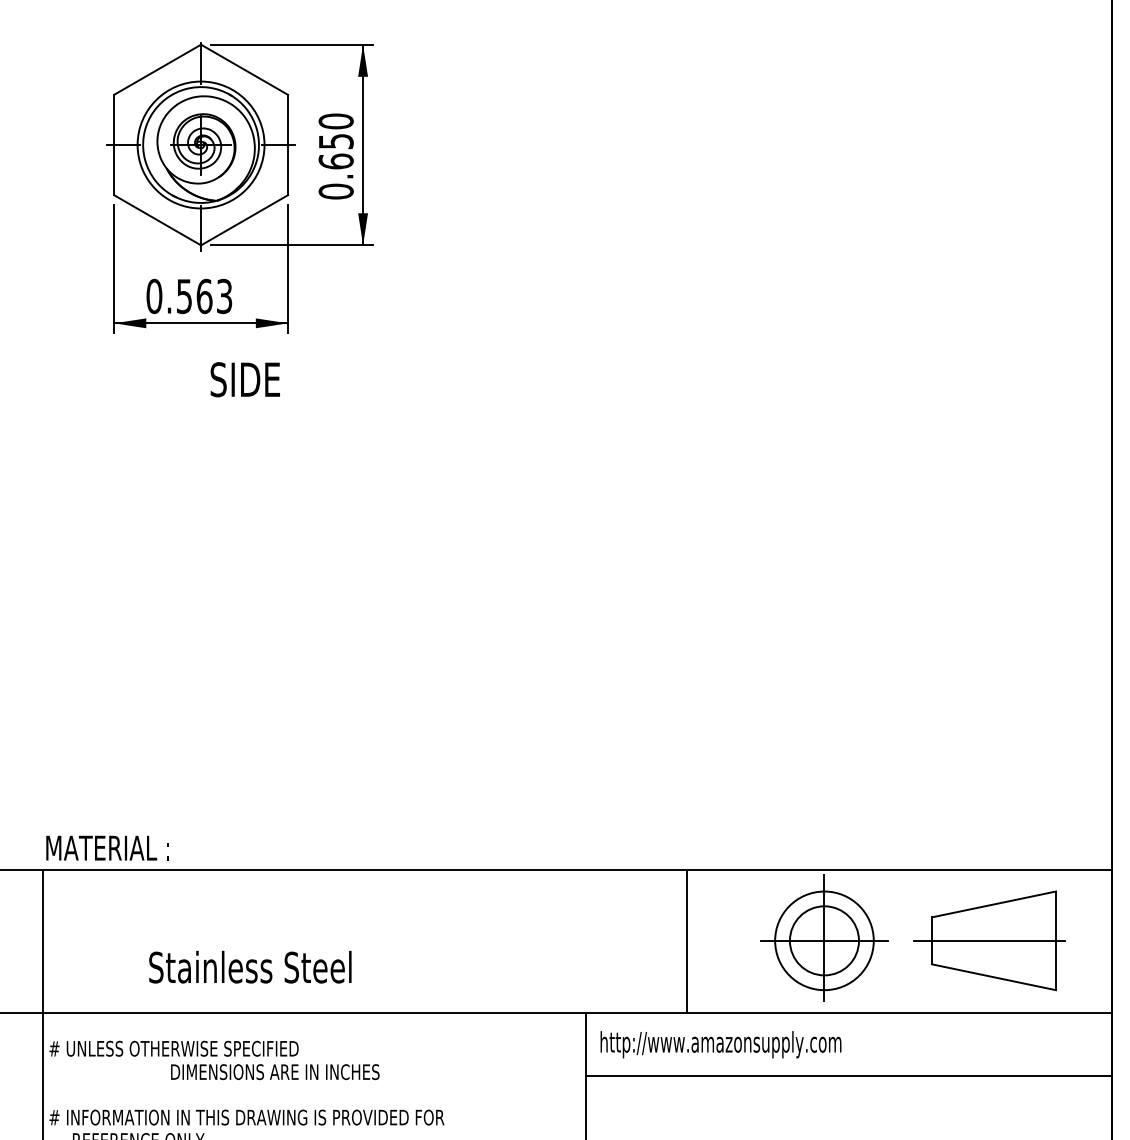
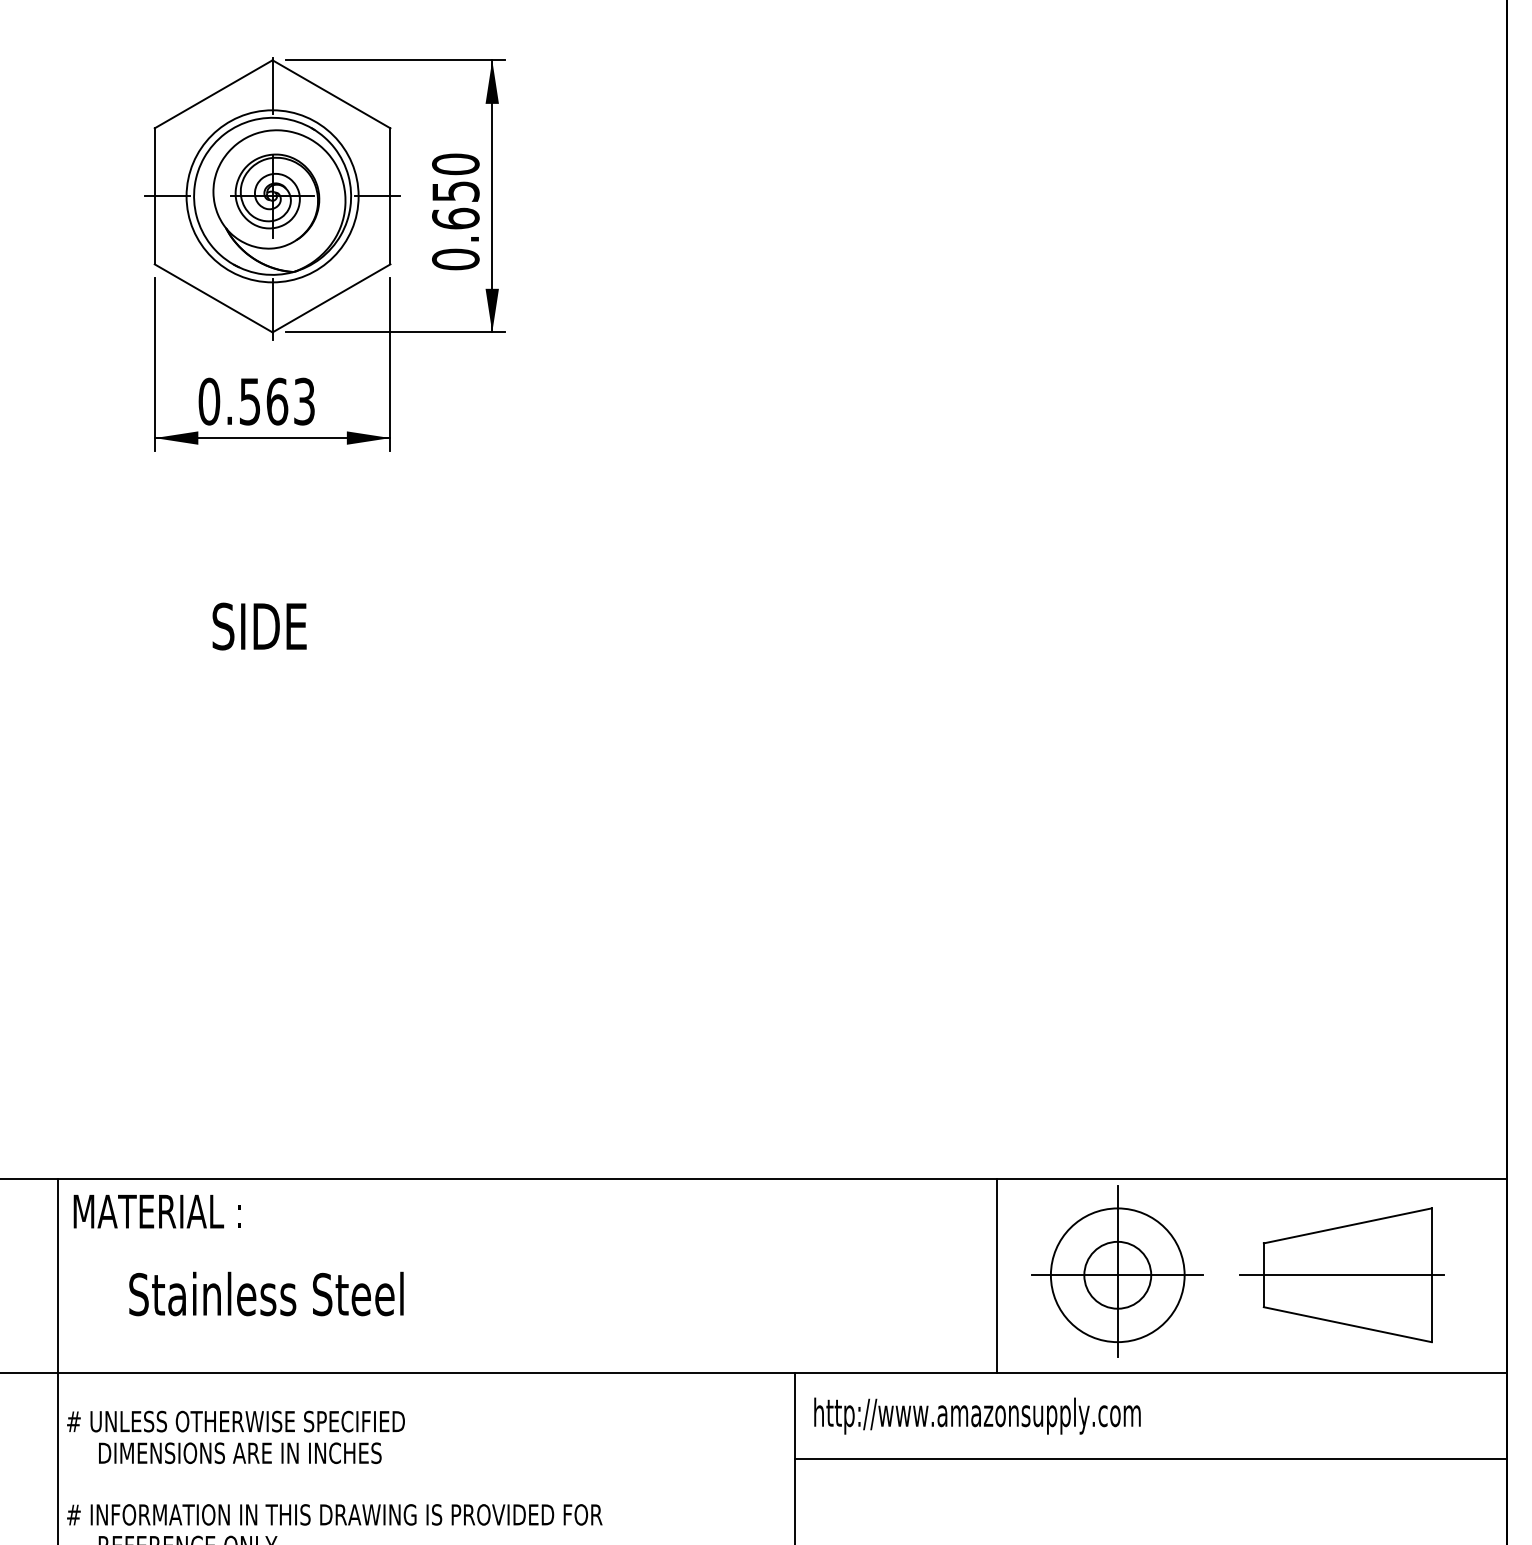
text: (245, 379) -> (259, 626), moved
text: (107, 848) -> (156, 1211), moved
circle: (824, 940) -> (1117, 1274), size x0.71
line: (687, 941) -> (997, 1275), moved
text: (250, 966) -> (266, 1293), moved
text: (275, 1072) -> (240, 1453), moved

